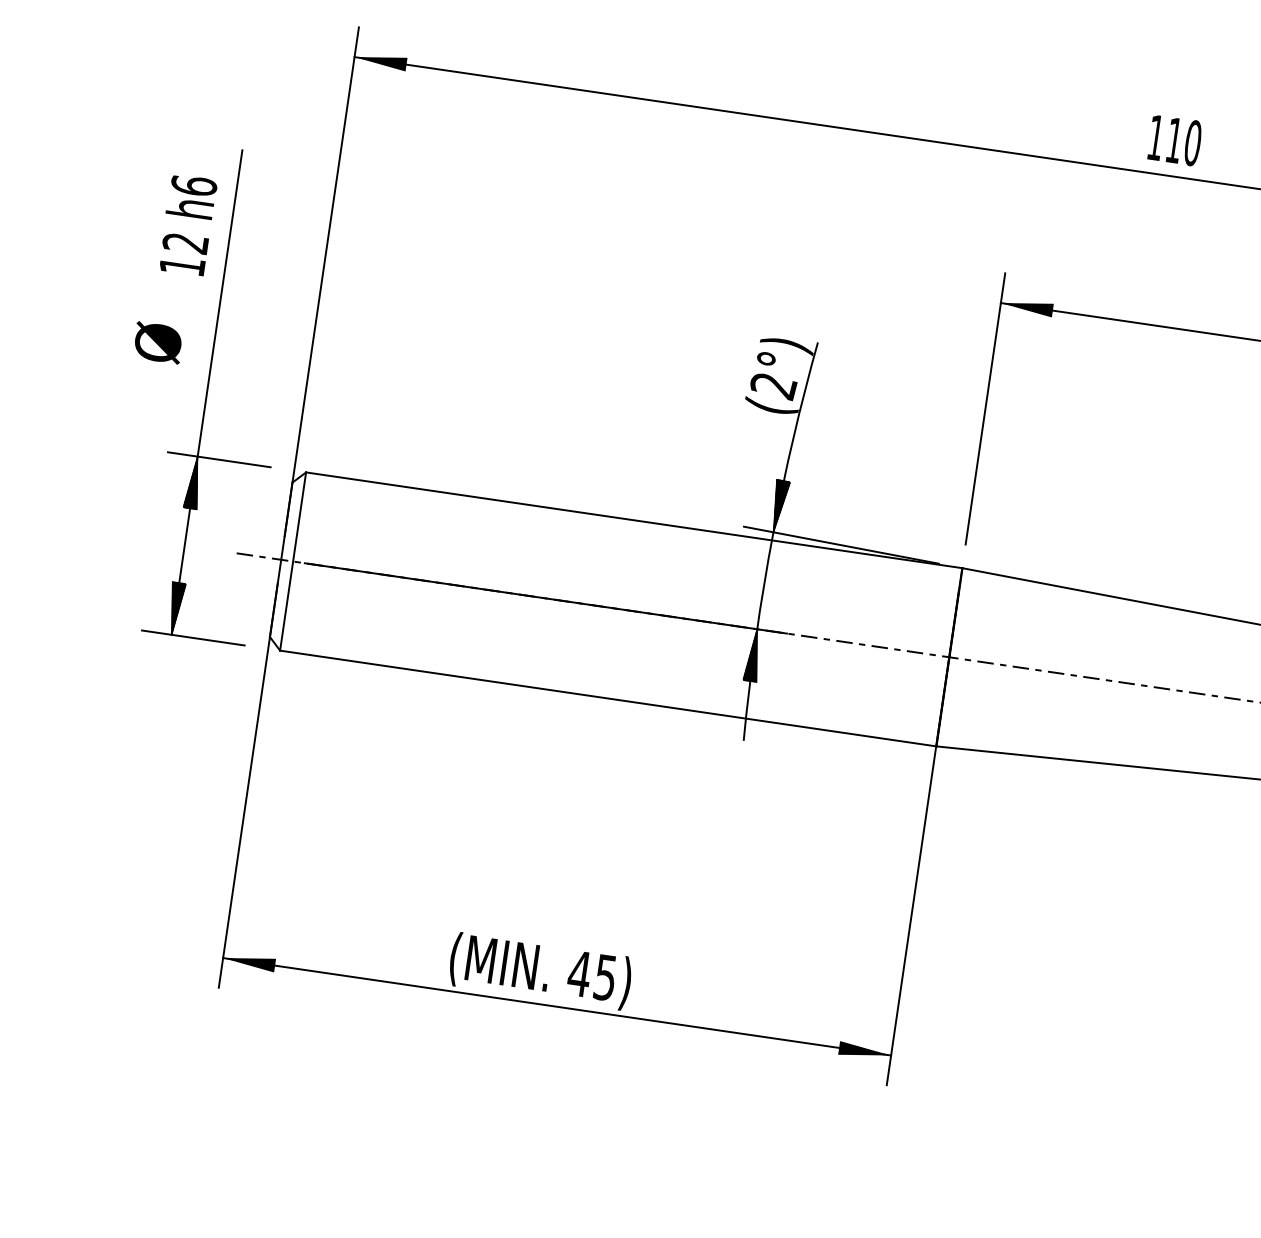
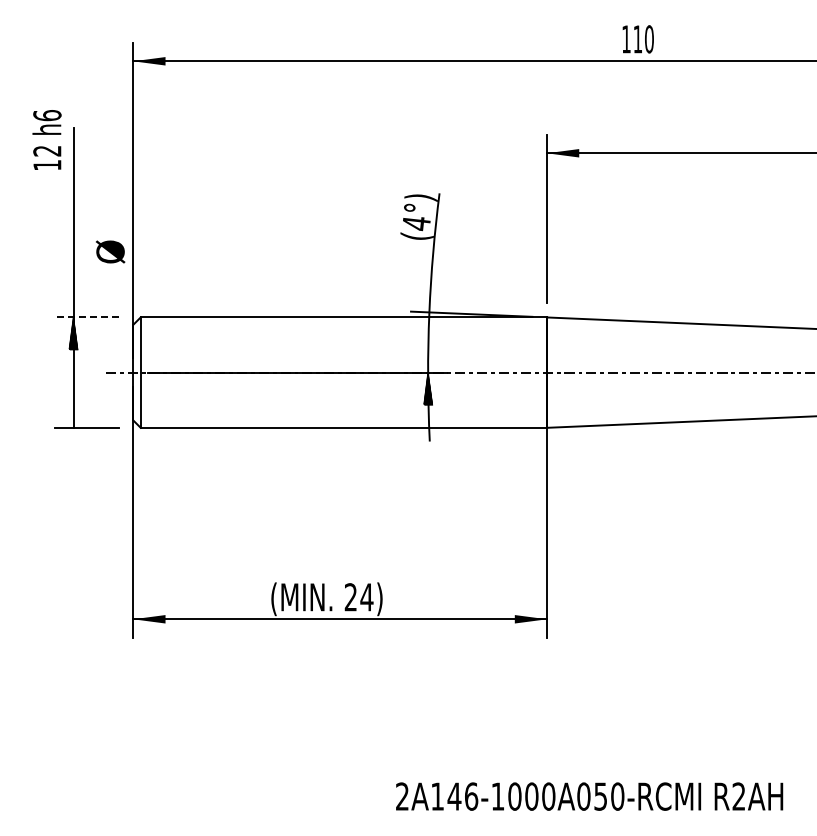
text: (186, 224) -> (46, 139), moved
text: (158, 342) -> (110, 251), moved
text: (773, 387) -> (416, 224), (2°) -> (4°)
line: (218, 459) -> (86, 317), solid -> dashed
hatch: (778, 506) -> (430, 296), removed
hatch: (175, 608) -> (73, 411), removed
text: (591, 975) -> (358, 597), 45) -> 24)

